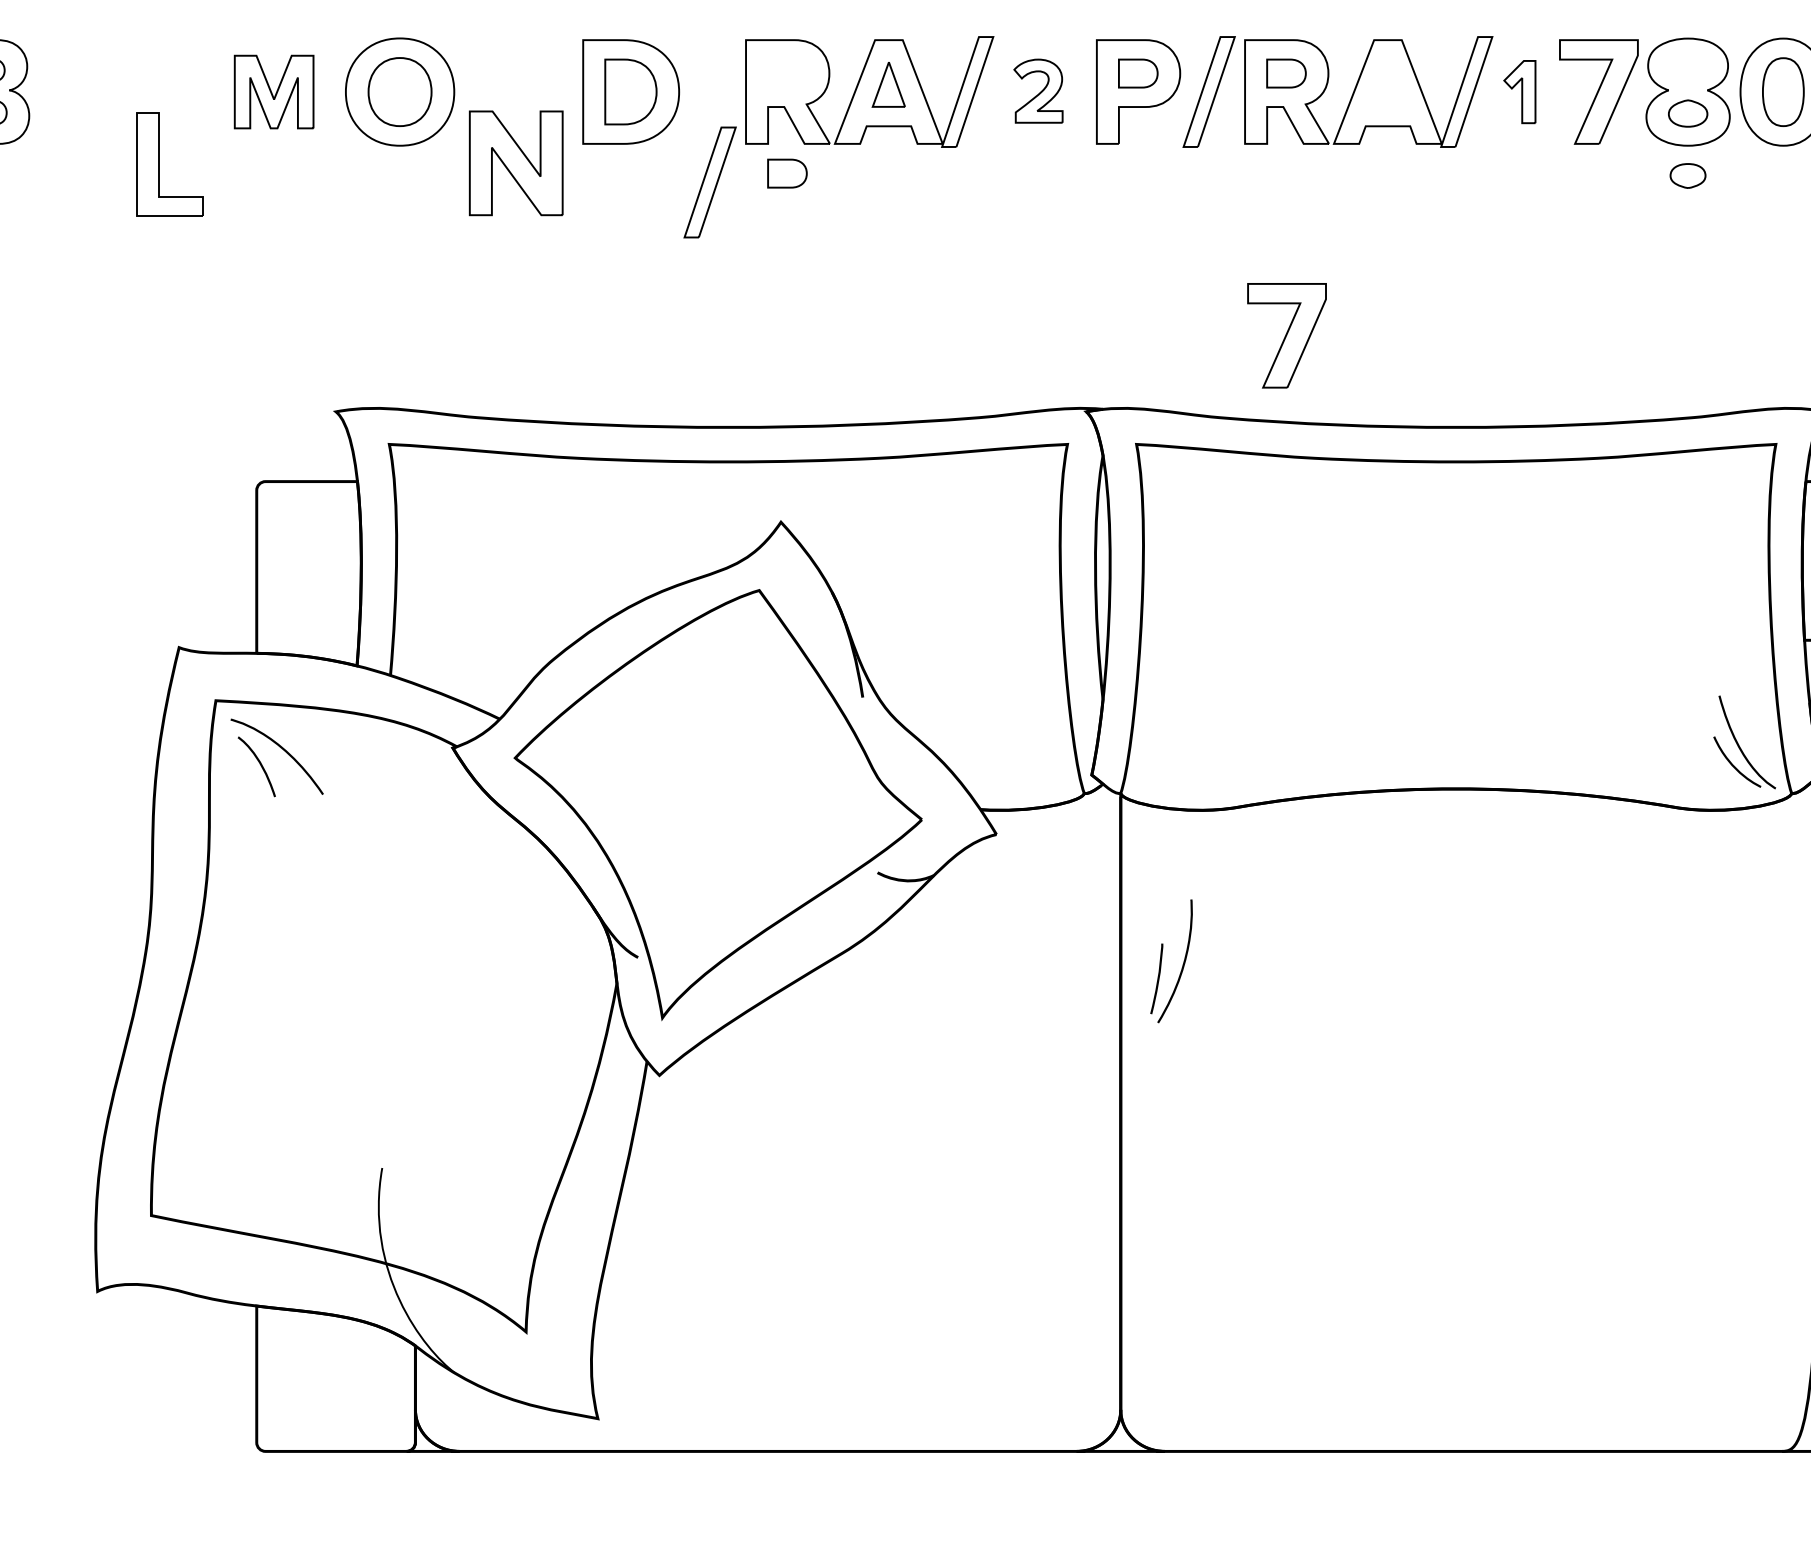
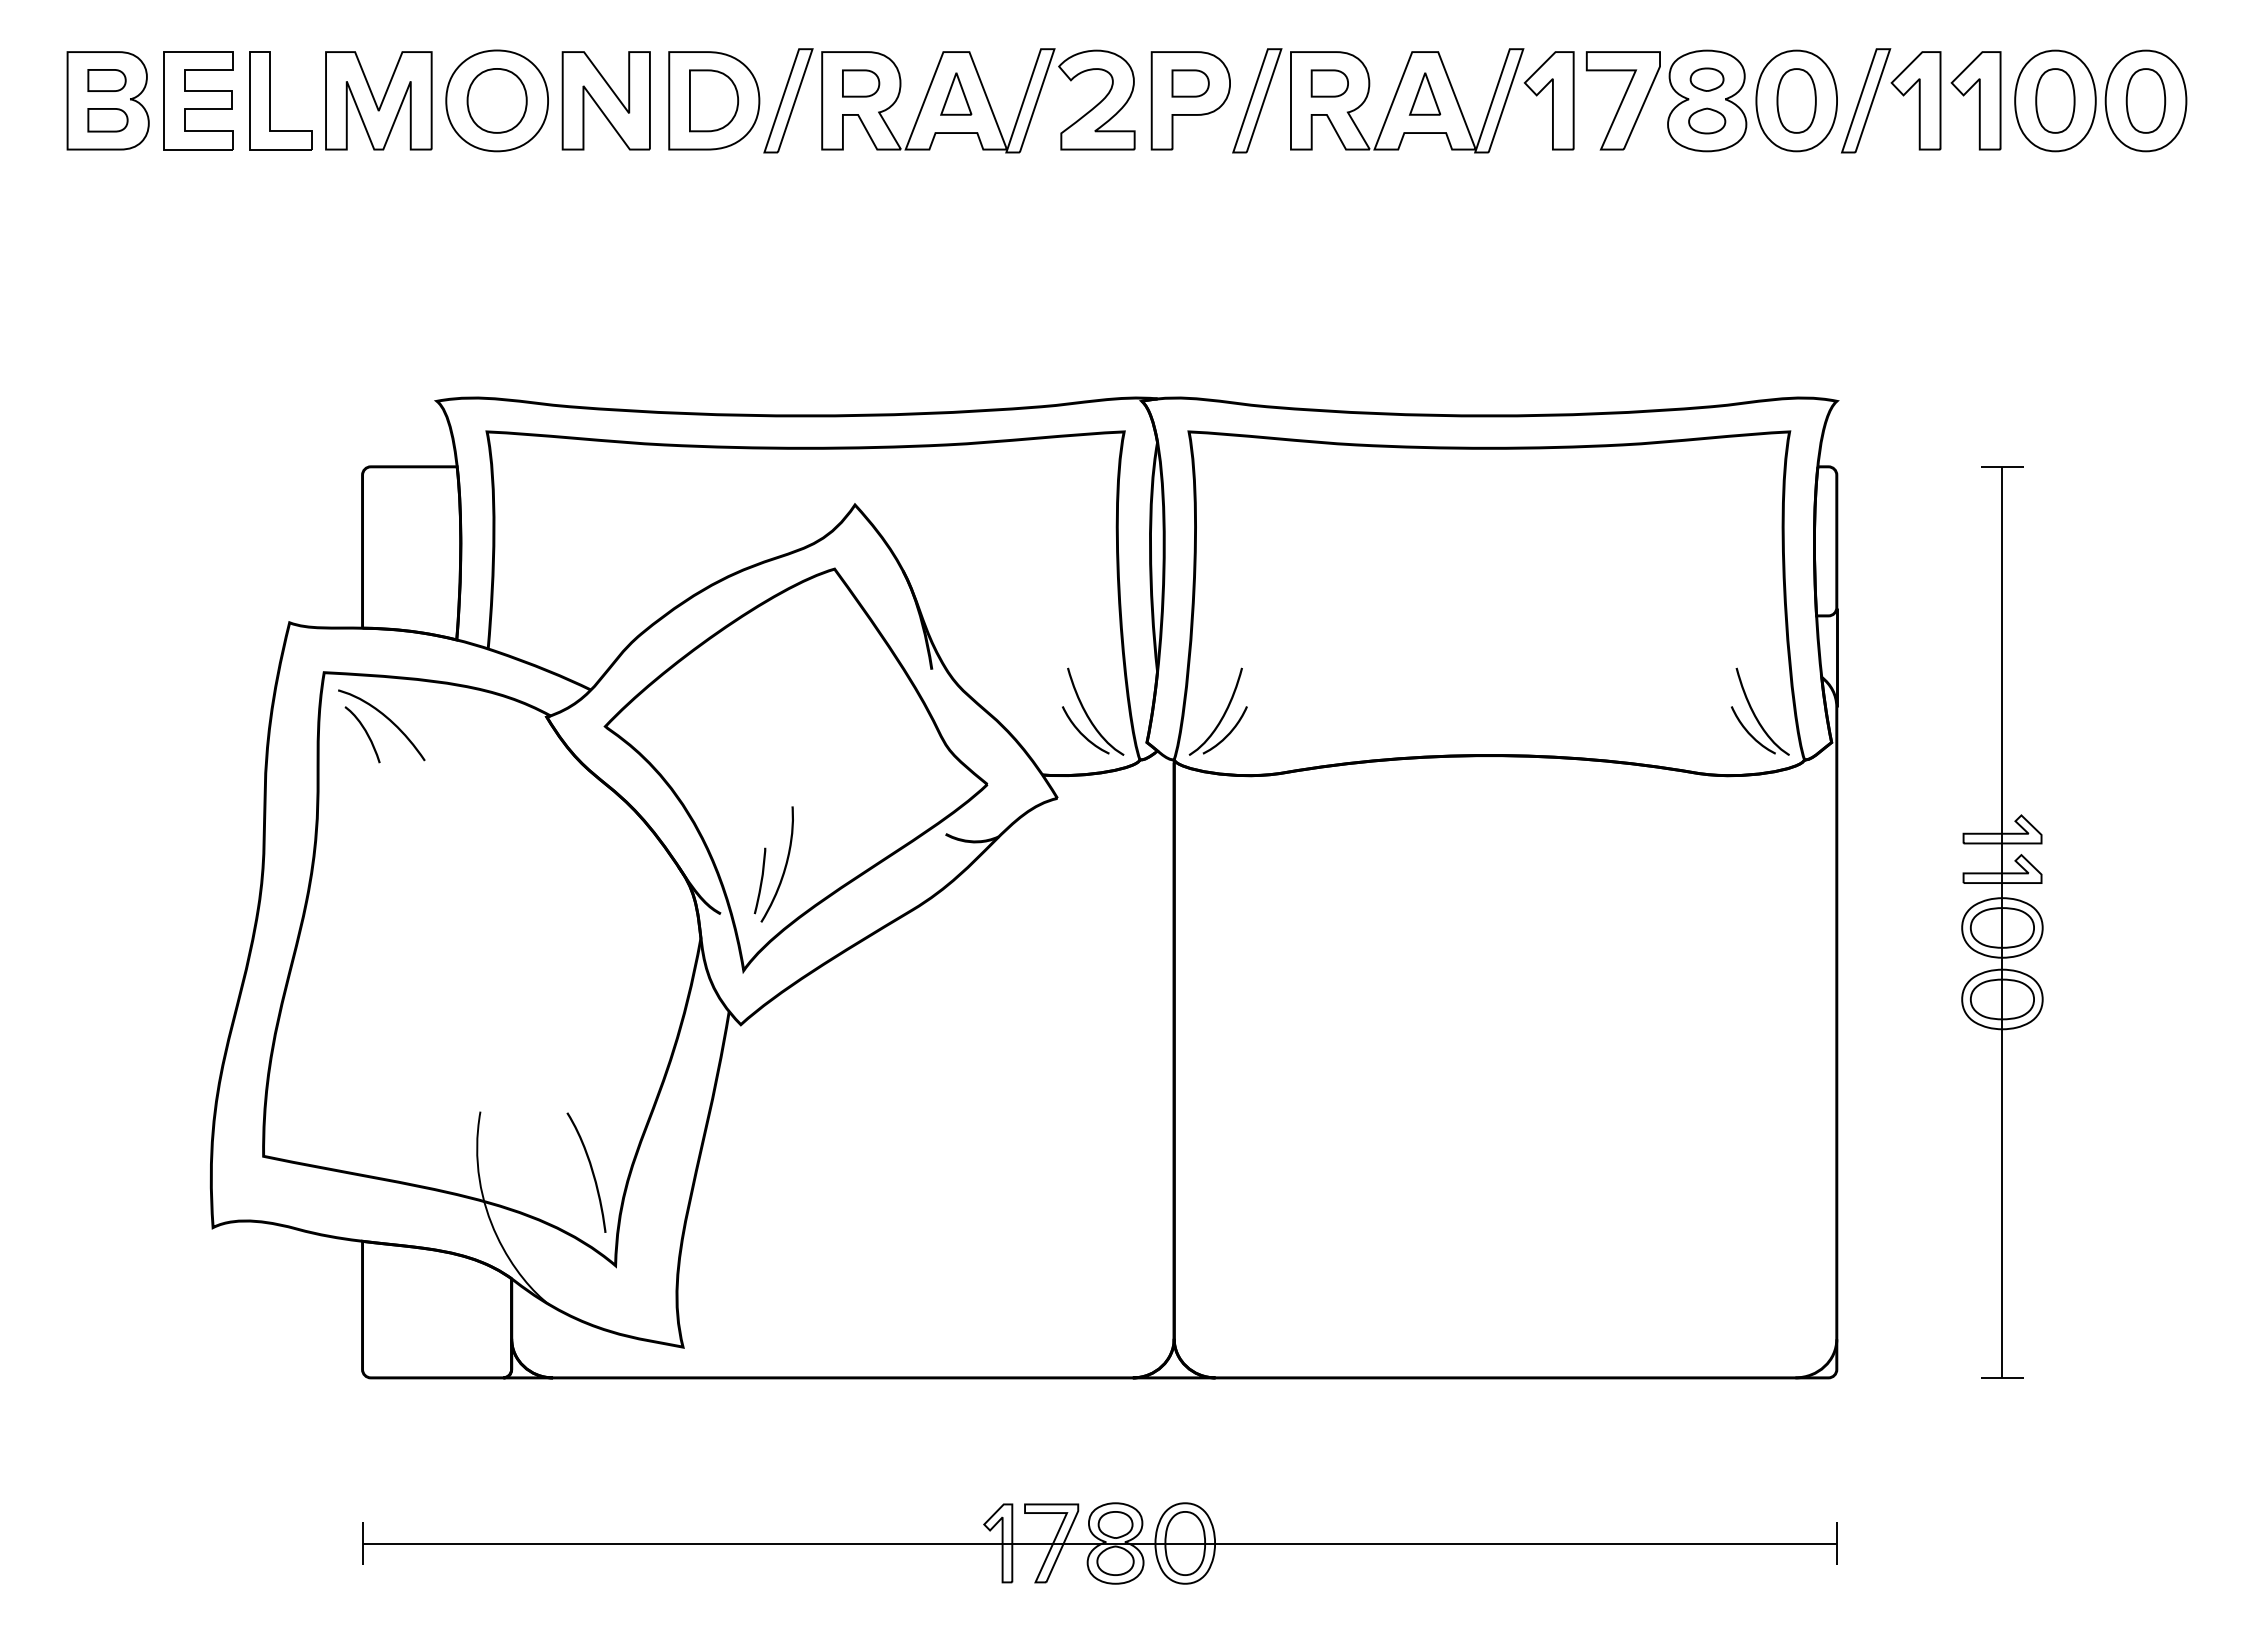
part: (1387, 84) -> (1424, 93), added
part: (1038, 90) -> (1096, 99), size x1.67
part: (82, 91) -> (198, 100), added
part: (273, 91) -> (378, 100), size x1.43
part: (1519, 91) -> (1548, 100), size x1.67
part: (515, 162) -> (605, 100), moved
part: (158, 164) -> (270, 100), moved
part: (787, 173) -> (861, 83), moved
part: (1687, 175) -> (1706, 79), moved
part: (710, 182) -> (788, 100), moved
part: (1286, 335) -> (1329, 329), removed
part: (1028, 744) -> (1087, 713), added
part: (1173, 744) -> (1223, 713), added
part: (1162, 959) -> (765, 862), moved
curve: (500, 1232) -> (591, 1172), added

